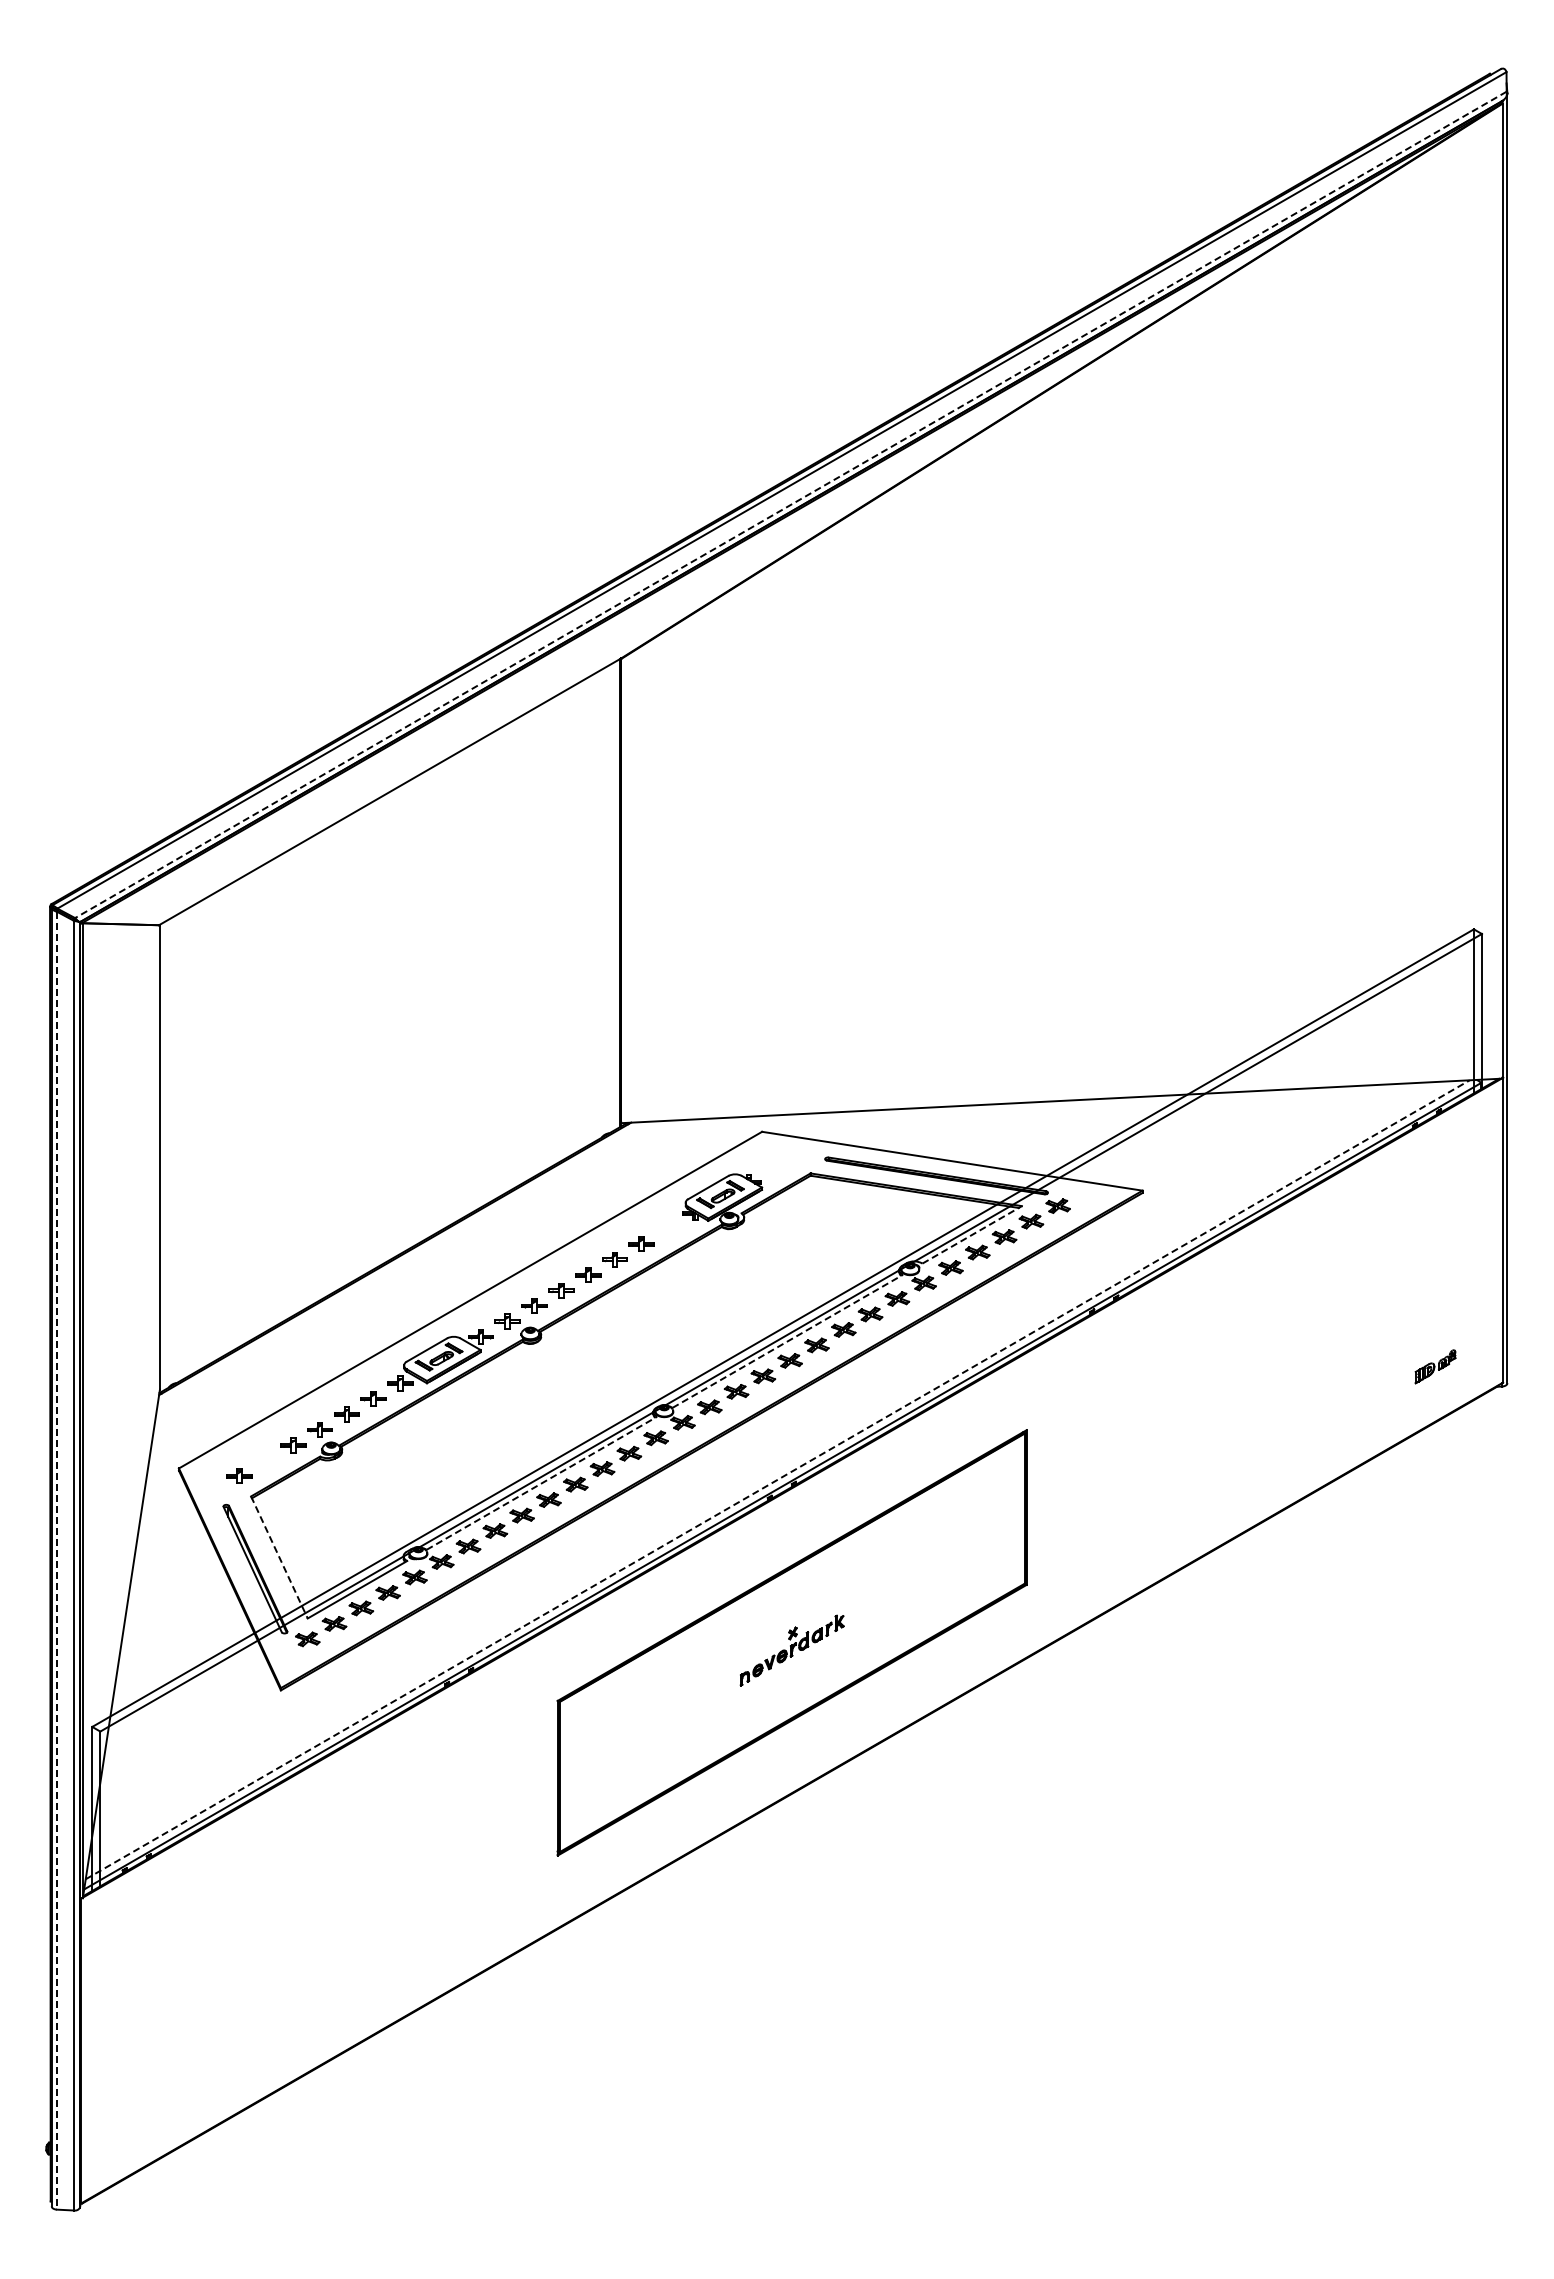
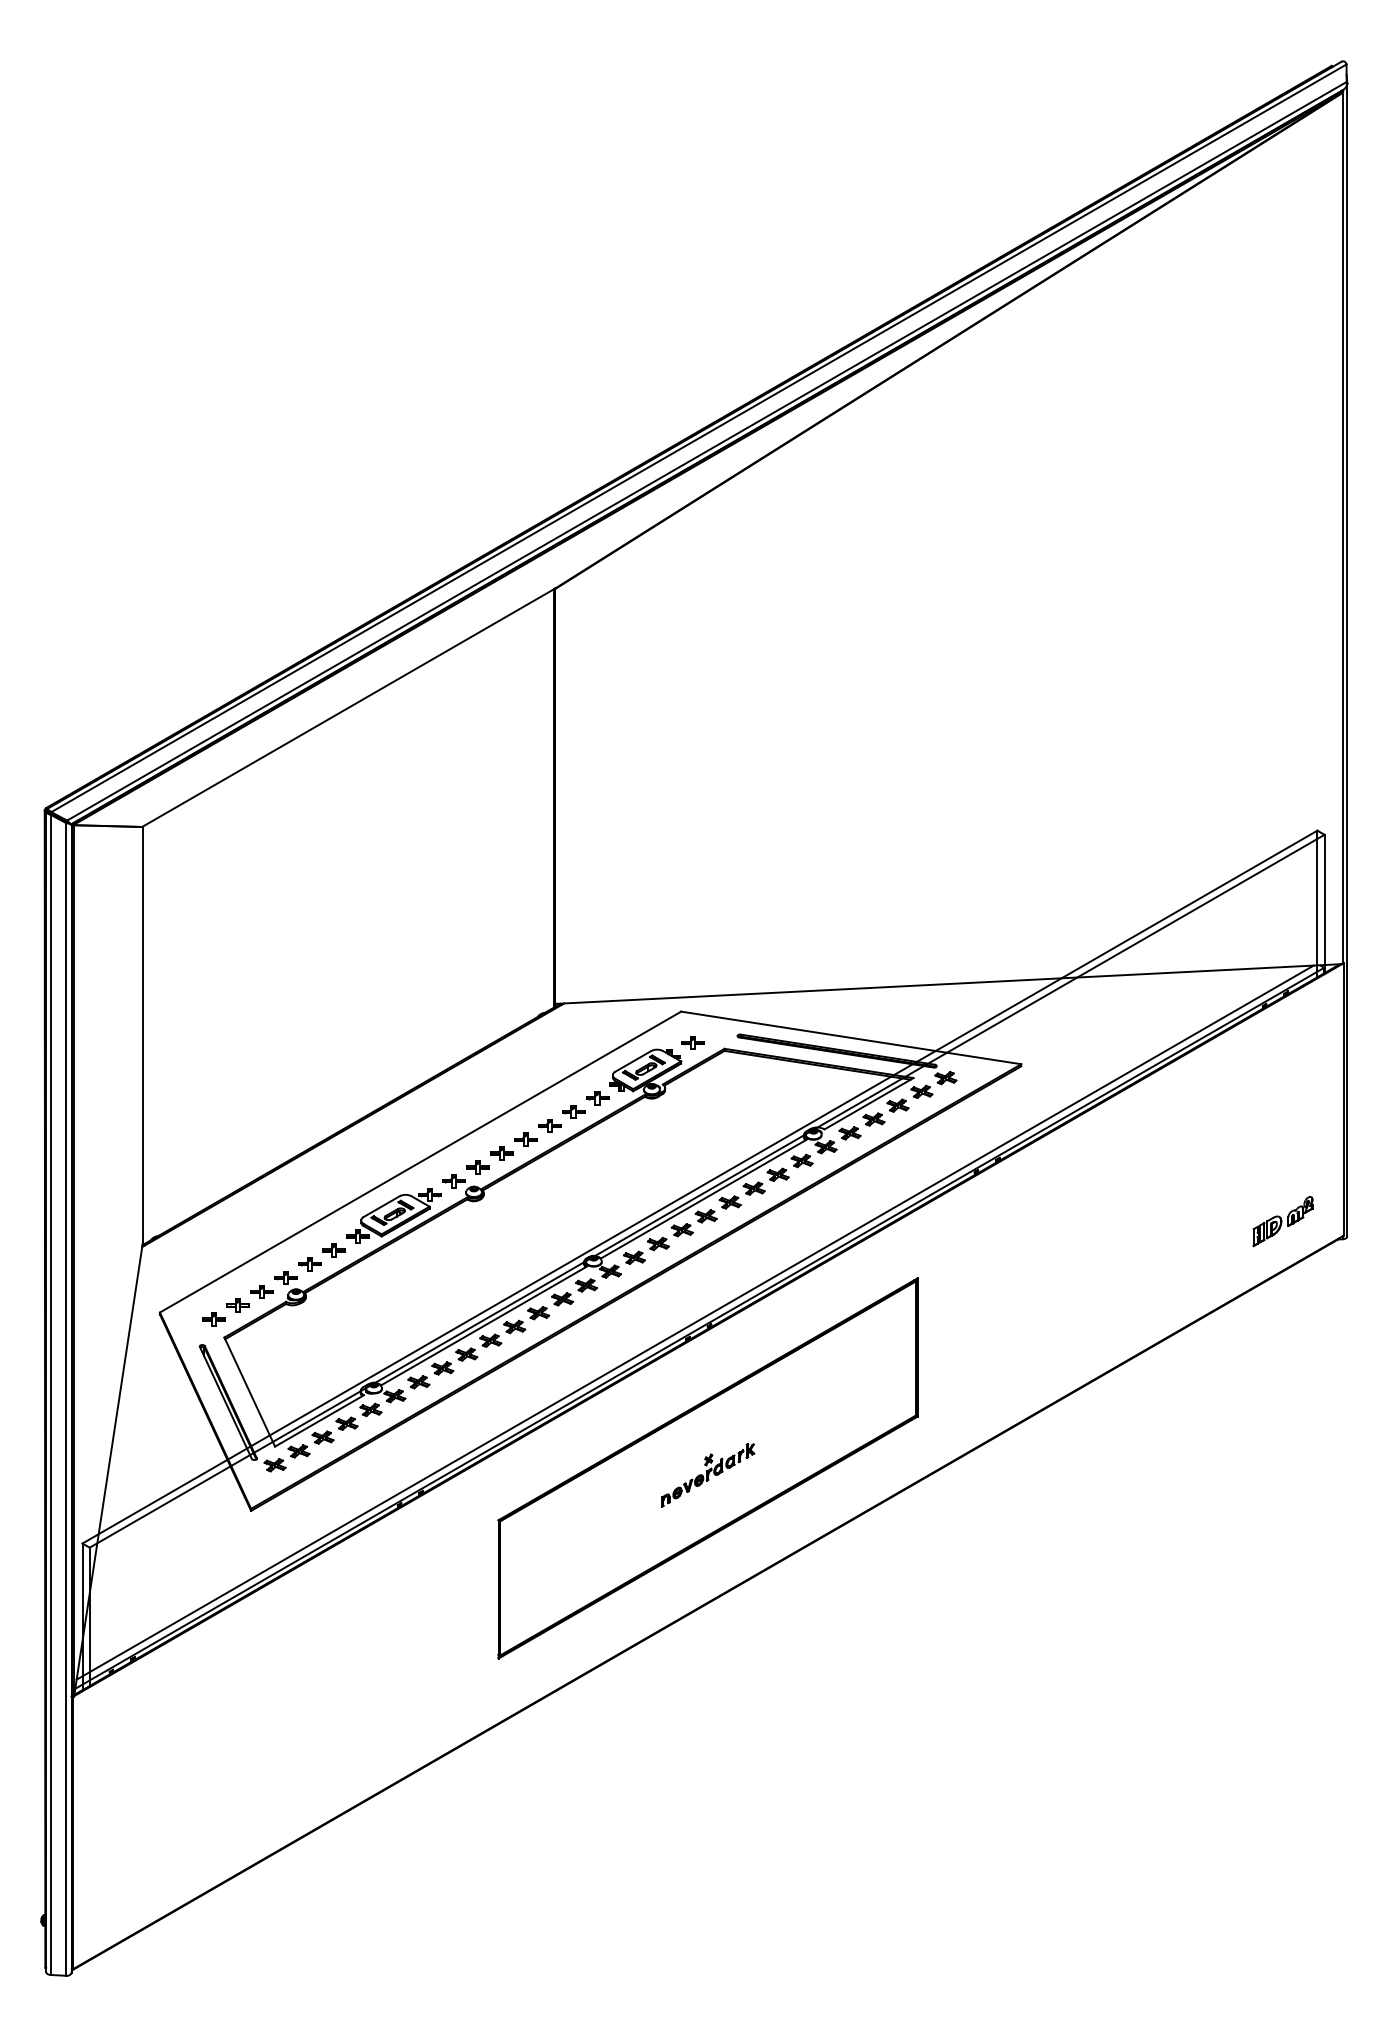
line: (790, 505) -> (706, 451), dashed -> solid
part: (775, 1166) -> (693, 1042), added
part: (668, 1228) -> (597, 1098), added
line: (972, 1234) -> (869, 1103), dashed -> solid
line: (788, 1341) -> (704, 1199), dashed -> solid
part: (1435, 1366) -> (1283, 1221), size x1.67
part: (266, 1460) -> (238, 1305), added
line: (778, 1479) -> (695, 1322), dashed -> solid
line: (542, 1483) -> (484, 1325), dashed -> solid
line: (279, 1557) -> (249, 1392), dashed -> solid
line: (56, 1560) -> (50, 1394), dashed -> solid

